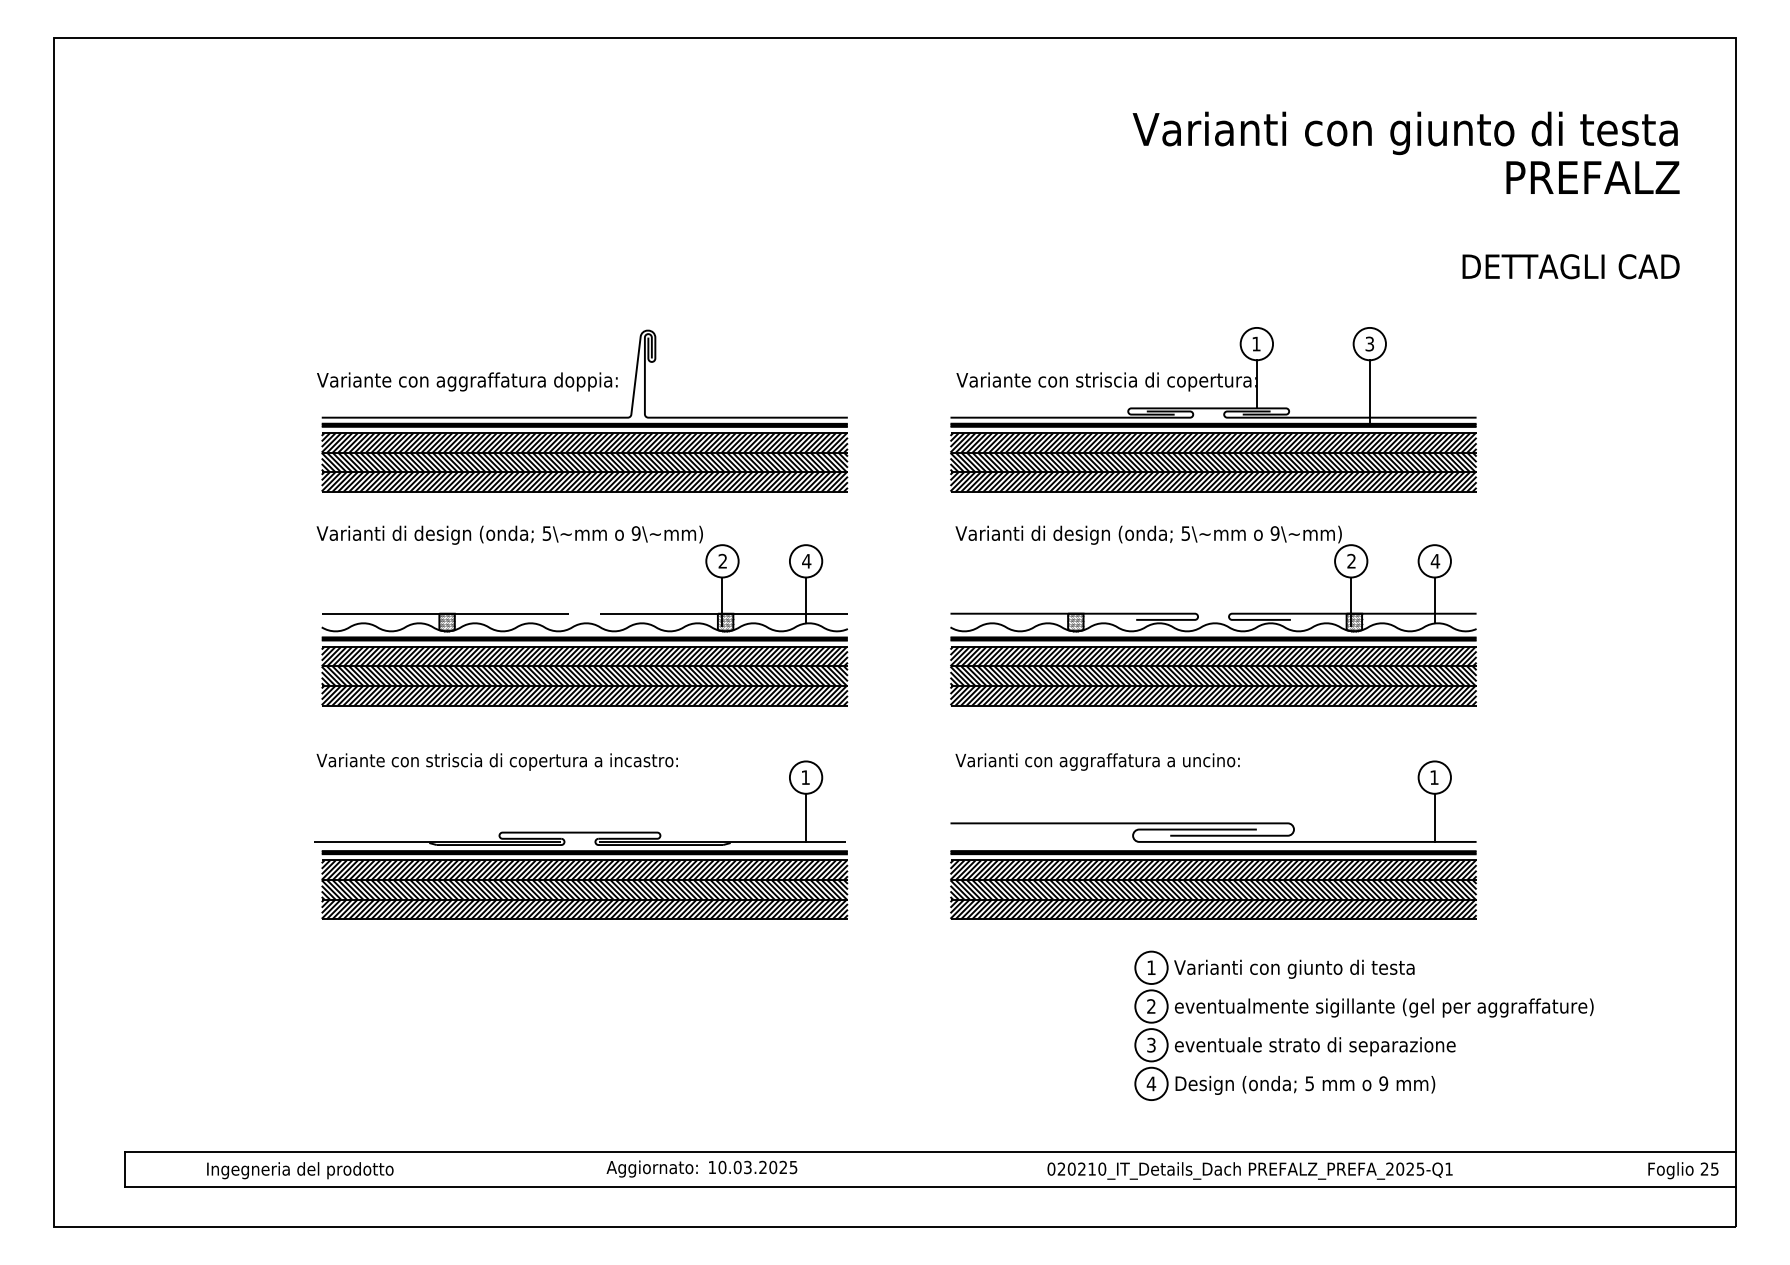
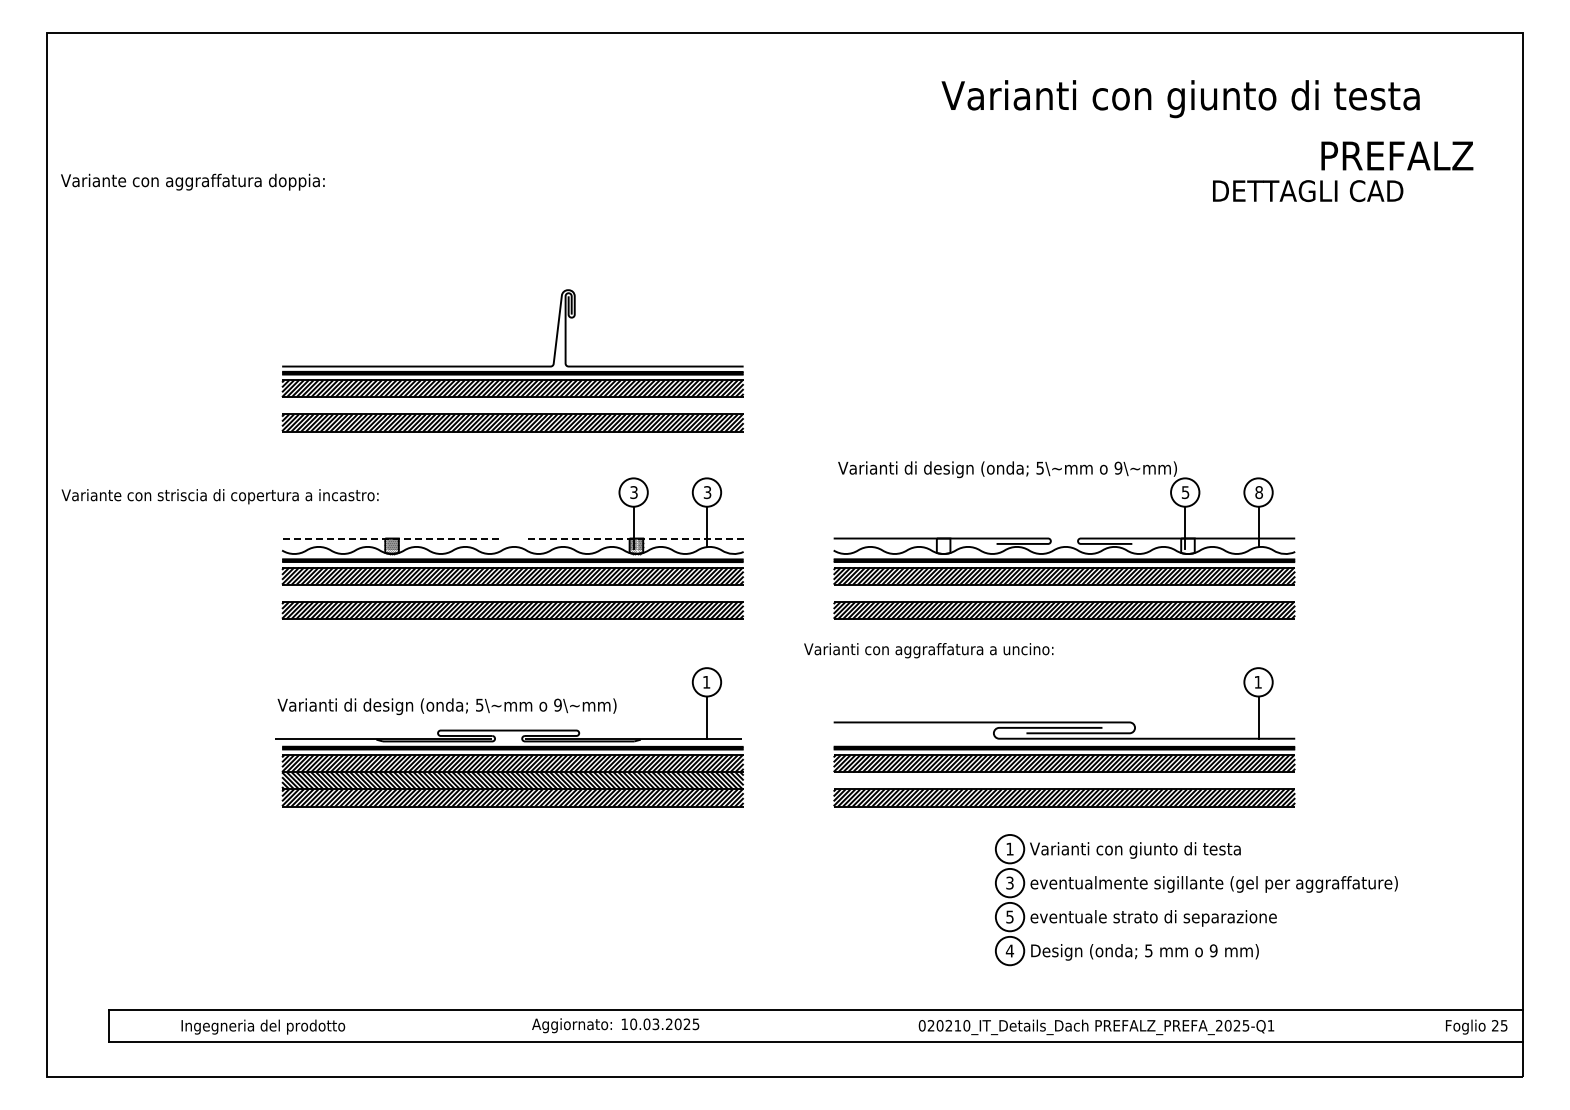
text: (1405, 133) -> (1180, 99), moved
text: (1571, 267) -> (1308, 191), moved
text: (466, 381) -> (192, 181), moved
part: (1213, 409) -> (1064, 359), removed
hatch: (584, 462) -> (512, 405), removed
text: (509, 535) -> (446, 706), moved
text: (722, 561) -> (633, 492), 2 -> 3
text: (806, 561) -> (707, 492), 4 -> 3
text: (1351, 561) -> (1185, 492), 2 -> 5
text: (1435, 561) -> (1259, 492), 4 -> 8
line: (445, 613) -> (390, 538), solid -> dashed
line: (724, 613) -> (635, 538), solid -> dashed
hatch: (1074, 621) -> (942, 545), removed
hatch: (1353, 621) -> (1187, 545), removed
hatch: (584, 675) -> (512, 592), removed
hatch: (1213, 675) -> (1064, 592), removed
text: (496, 761) -> (219, 496), moved
text: (1097, 761) -> (928, 650), moved
hatch: (1213, 889) -> (1064, 780), removed
text: (1150, 1006) -> (1009, 883), 2 -> 3
text: (1150, 1044) -> (1009, 916), 3 -> 5

